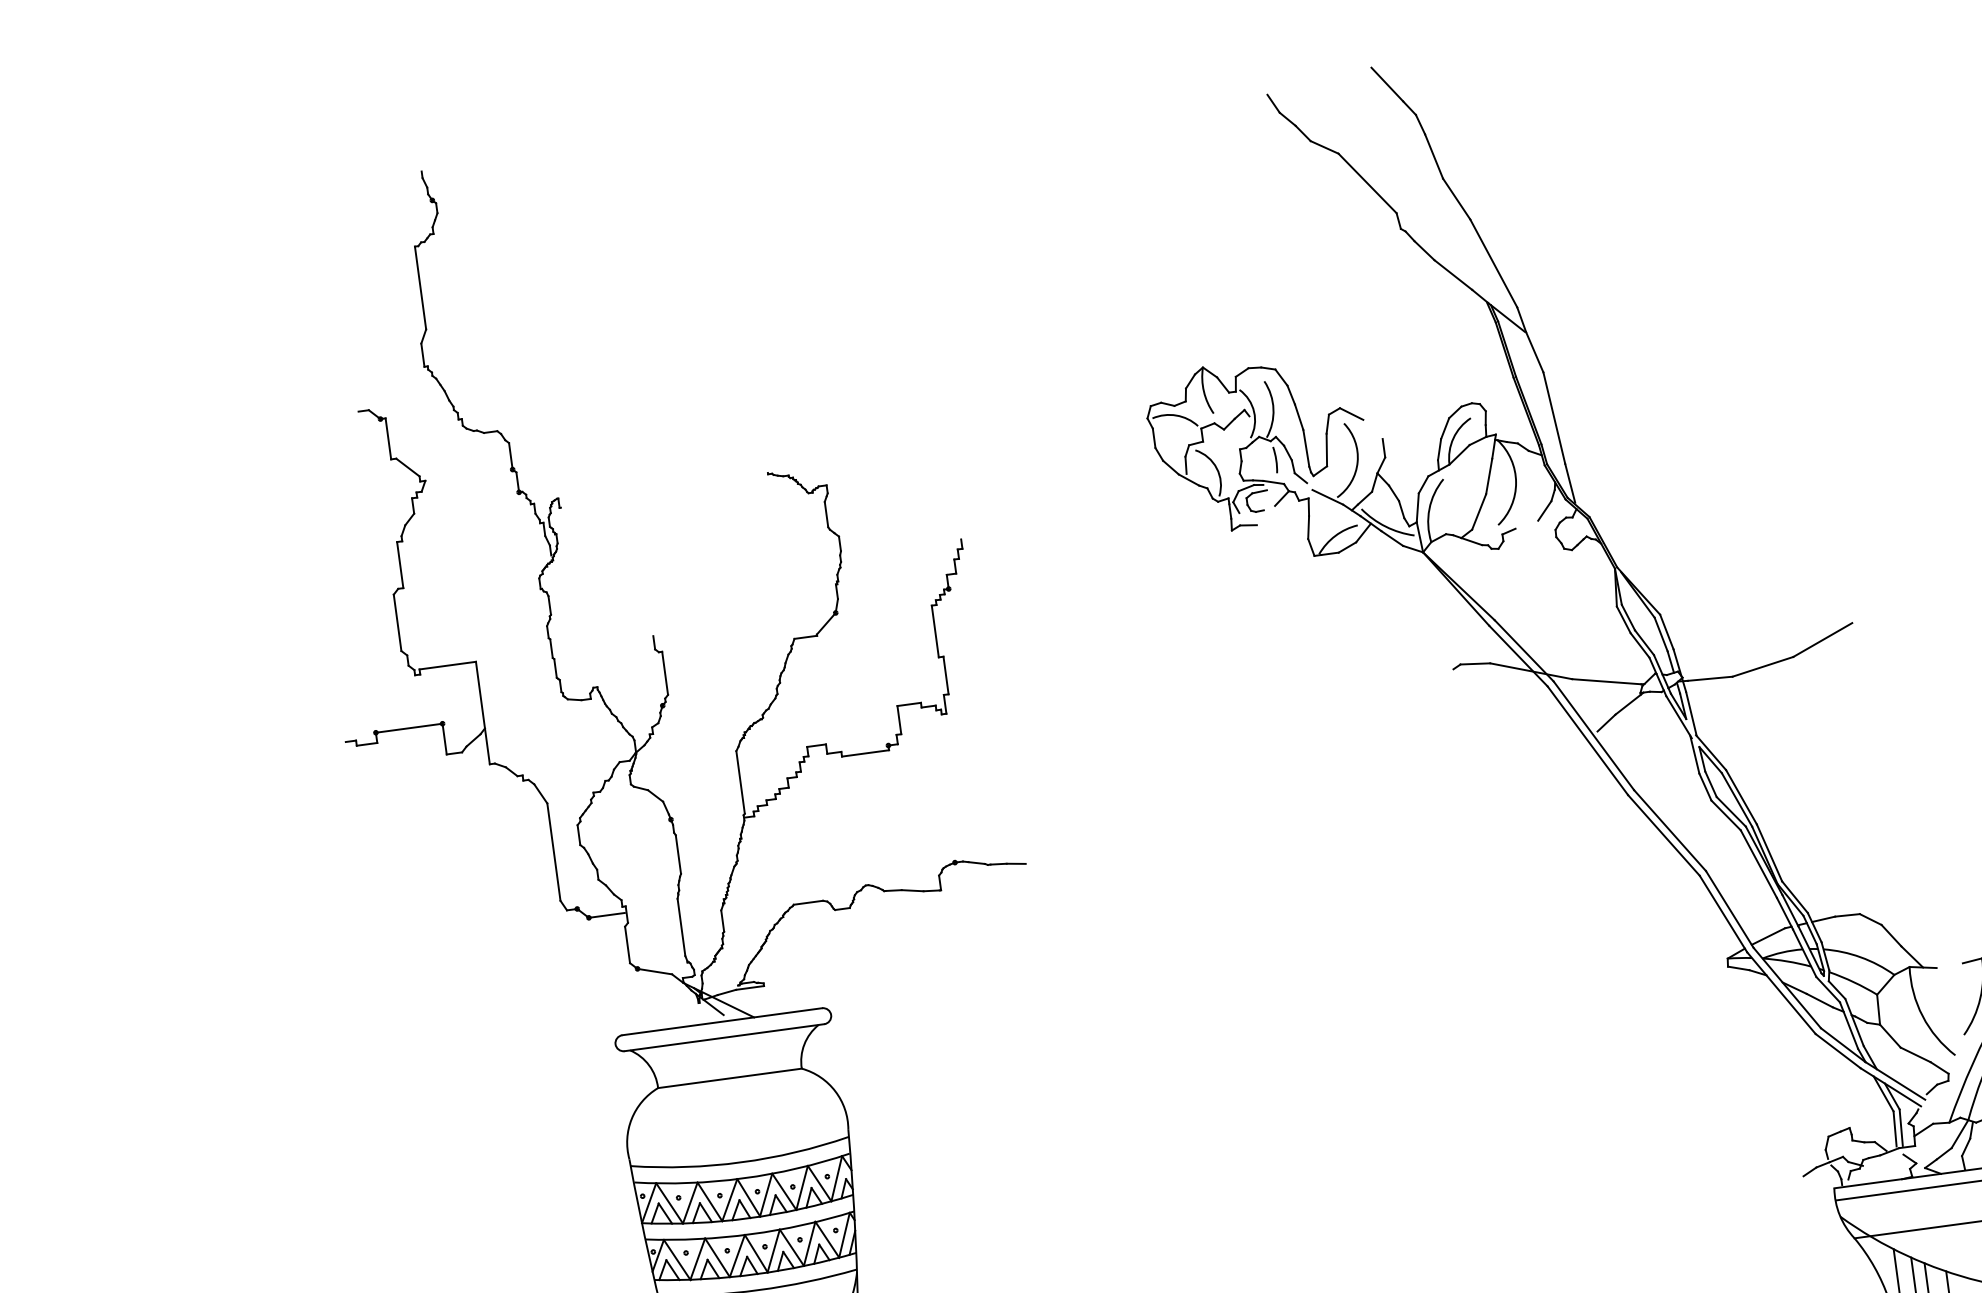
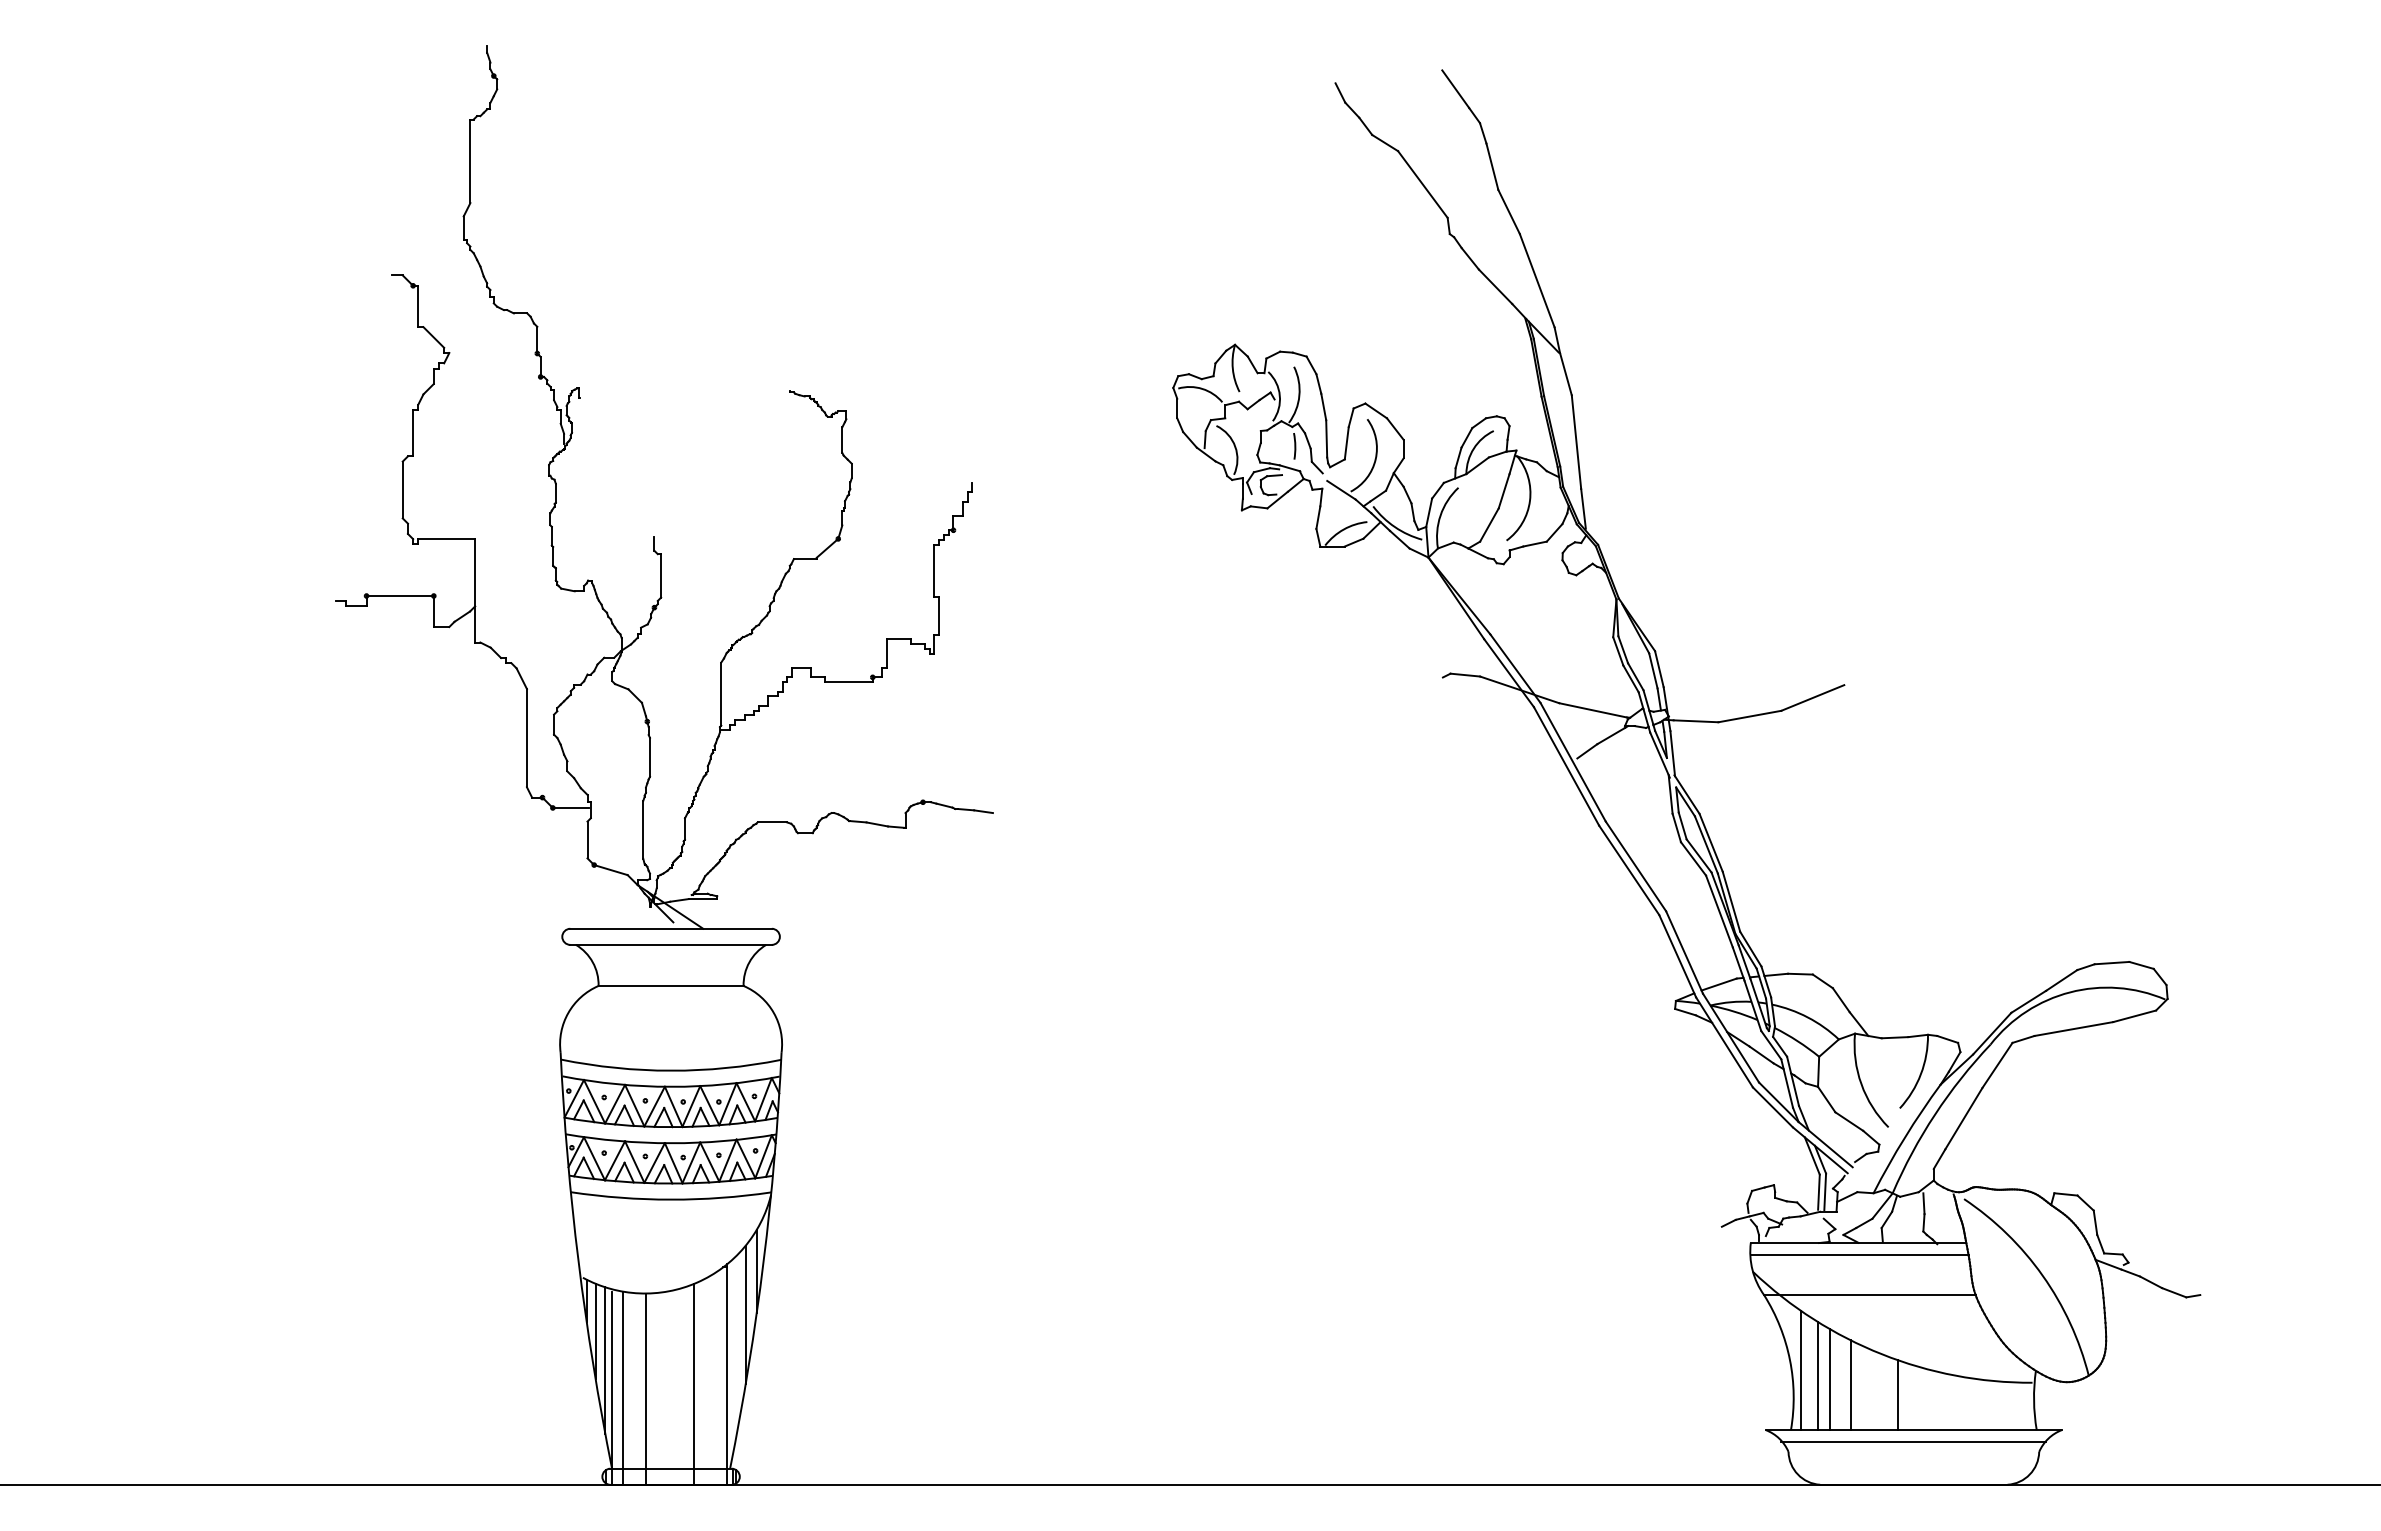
line: (1372, 429) -> (1394, 428), added
line: (1265, 515) -> (1277, 499), added
line: (1526, 524) -> (1534, 543), added
line: (1949, 965) -> (1894, 1037), added

